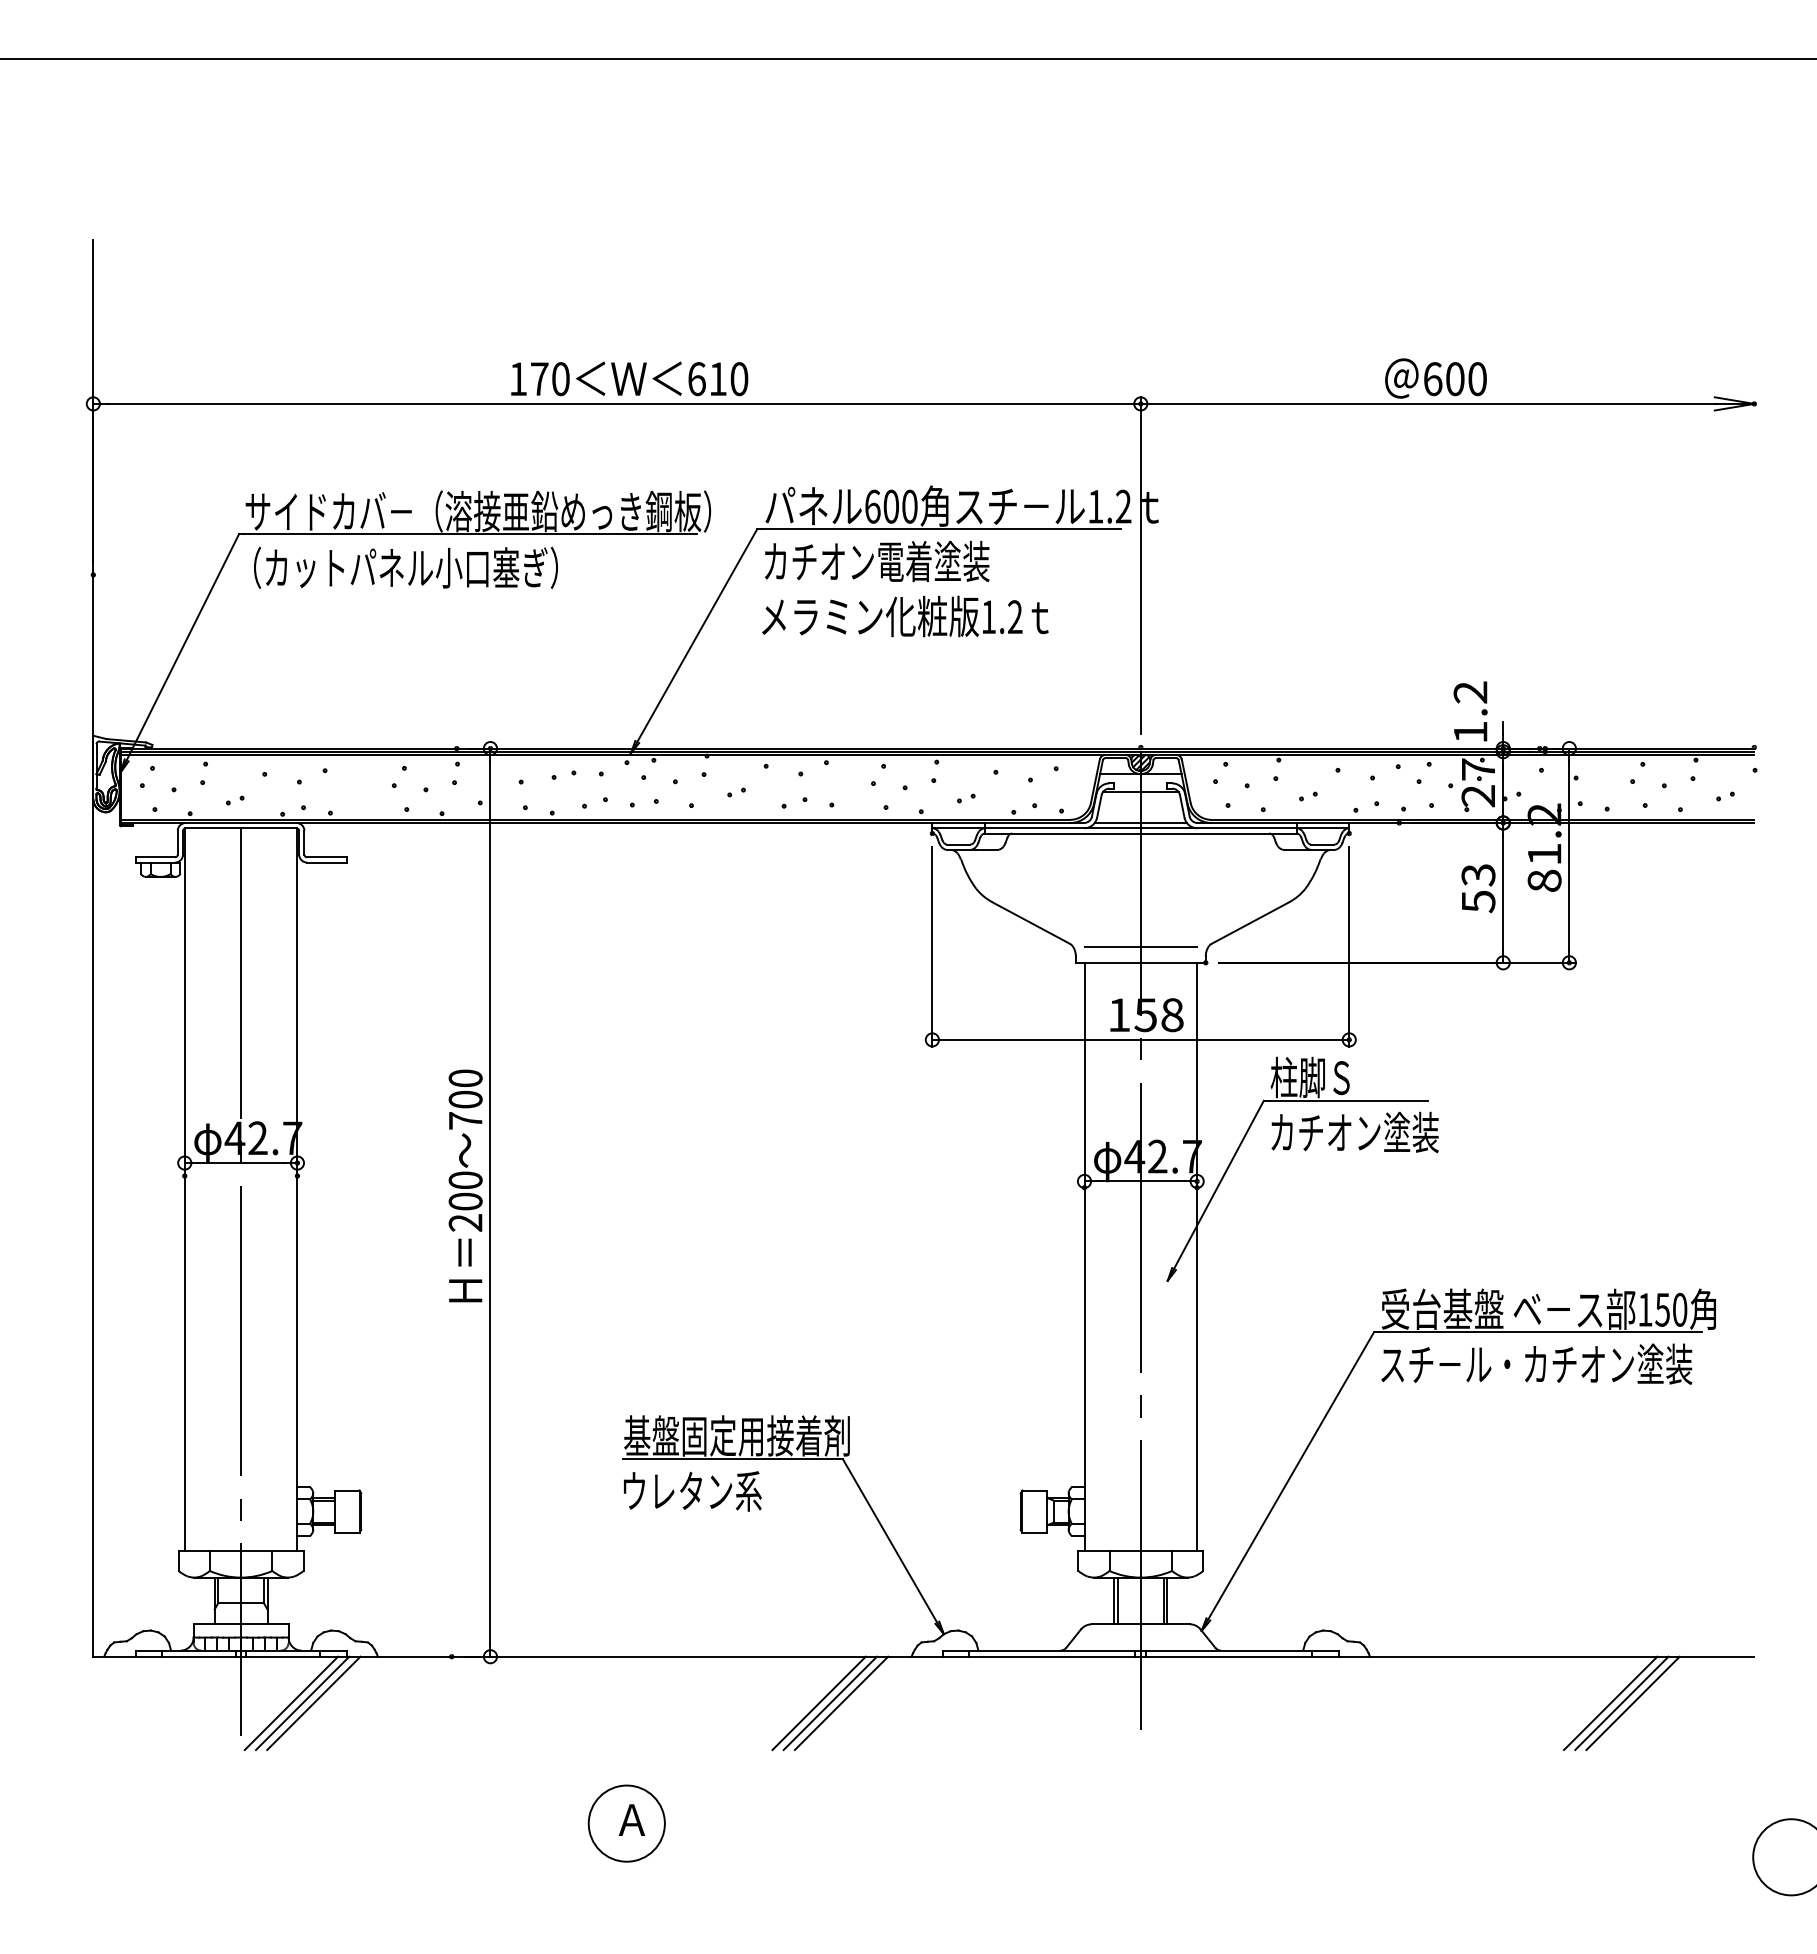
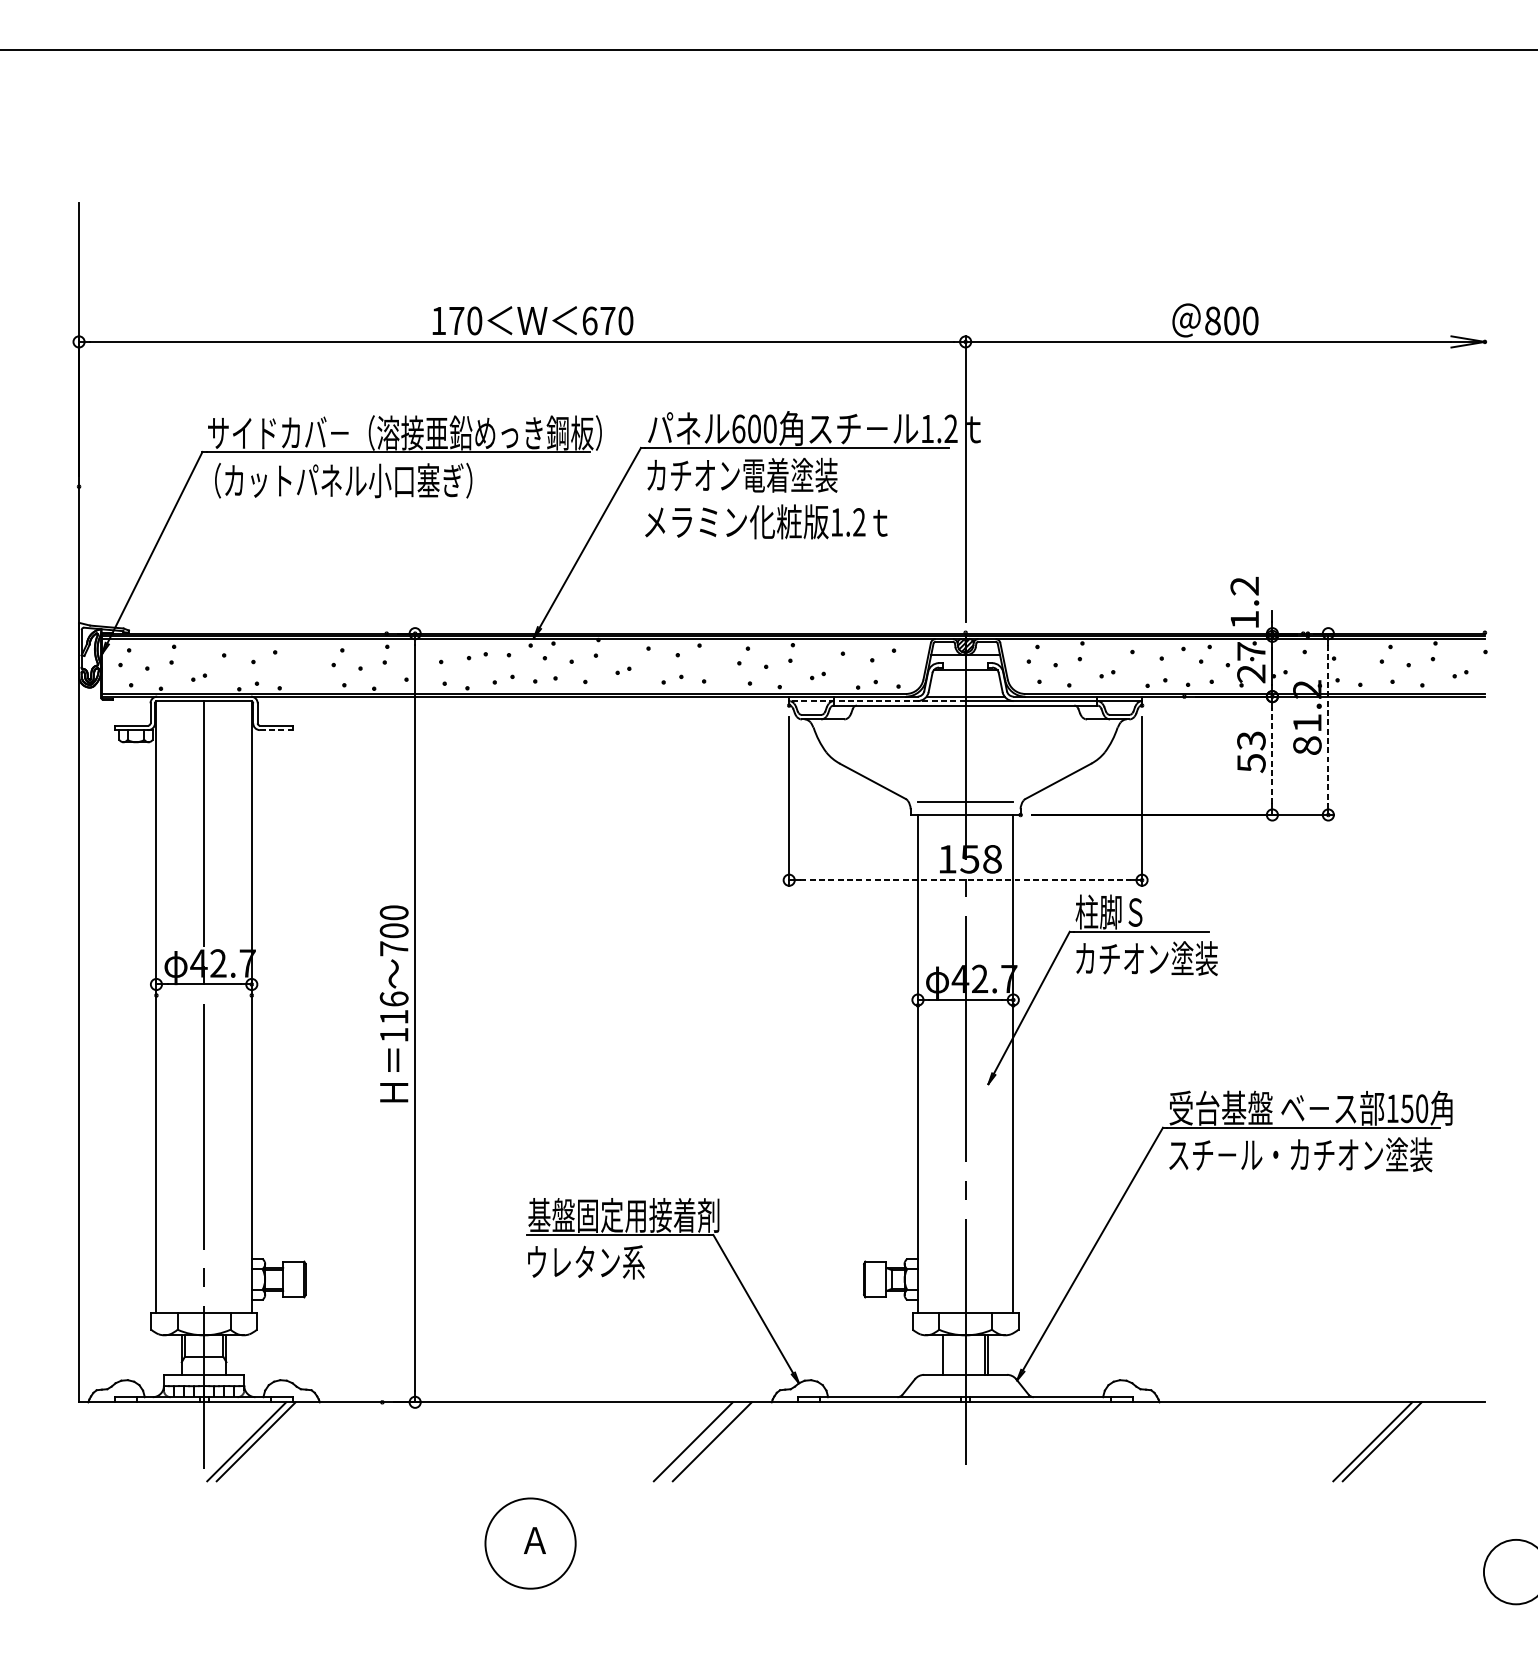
text: (718, 378) -> (608, 320), 610 -> 670
text: (1432, 379) -> (1212, 321), 600 -> 800
line: (1036, 828) -> (877, 701), solid -> dashed
line: (1569, 855) -> (1328, 724), solid -> dashed
line: (326, 862) -> (276, 730), solid -> dashed
line: (1503, 892) -> (1272, 755), solid -> dashed
line: (1141, 1039) -> (966, 879), solid -> dashed
text: (465, 1201) -> (394, 1017), 200 -> 116
line: (1118, 1600) -> (946, 1354), removed
line: (313, 1703) -> (265, 1441), removed
line: (829, 1703) -> (702, 1441), removed
line: (1610, 1703) -> (1363, 1441), removed
circle: (626, 1823) -> (530, 1543), size x1.4

